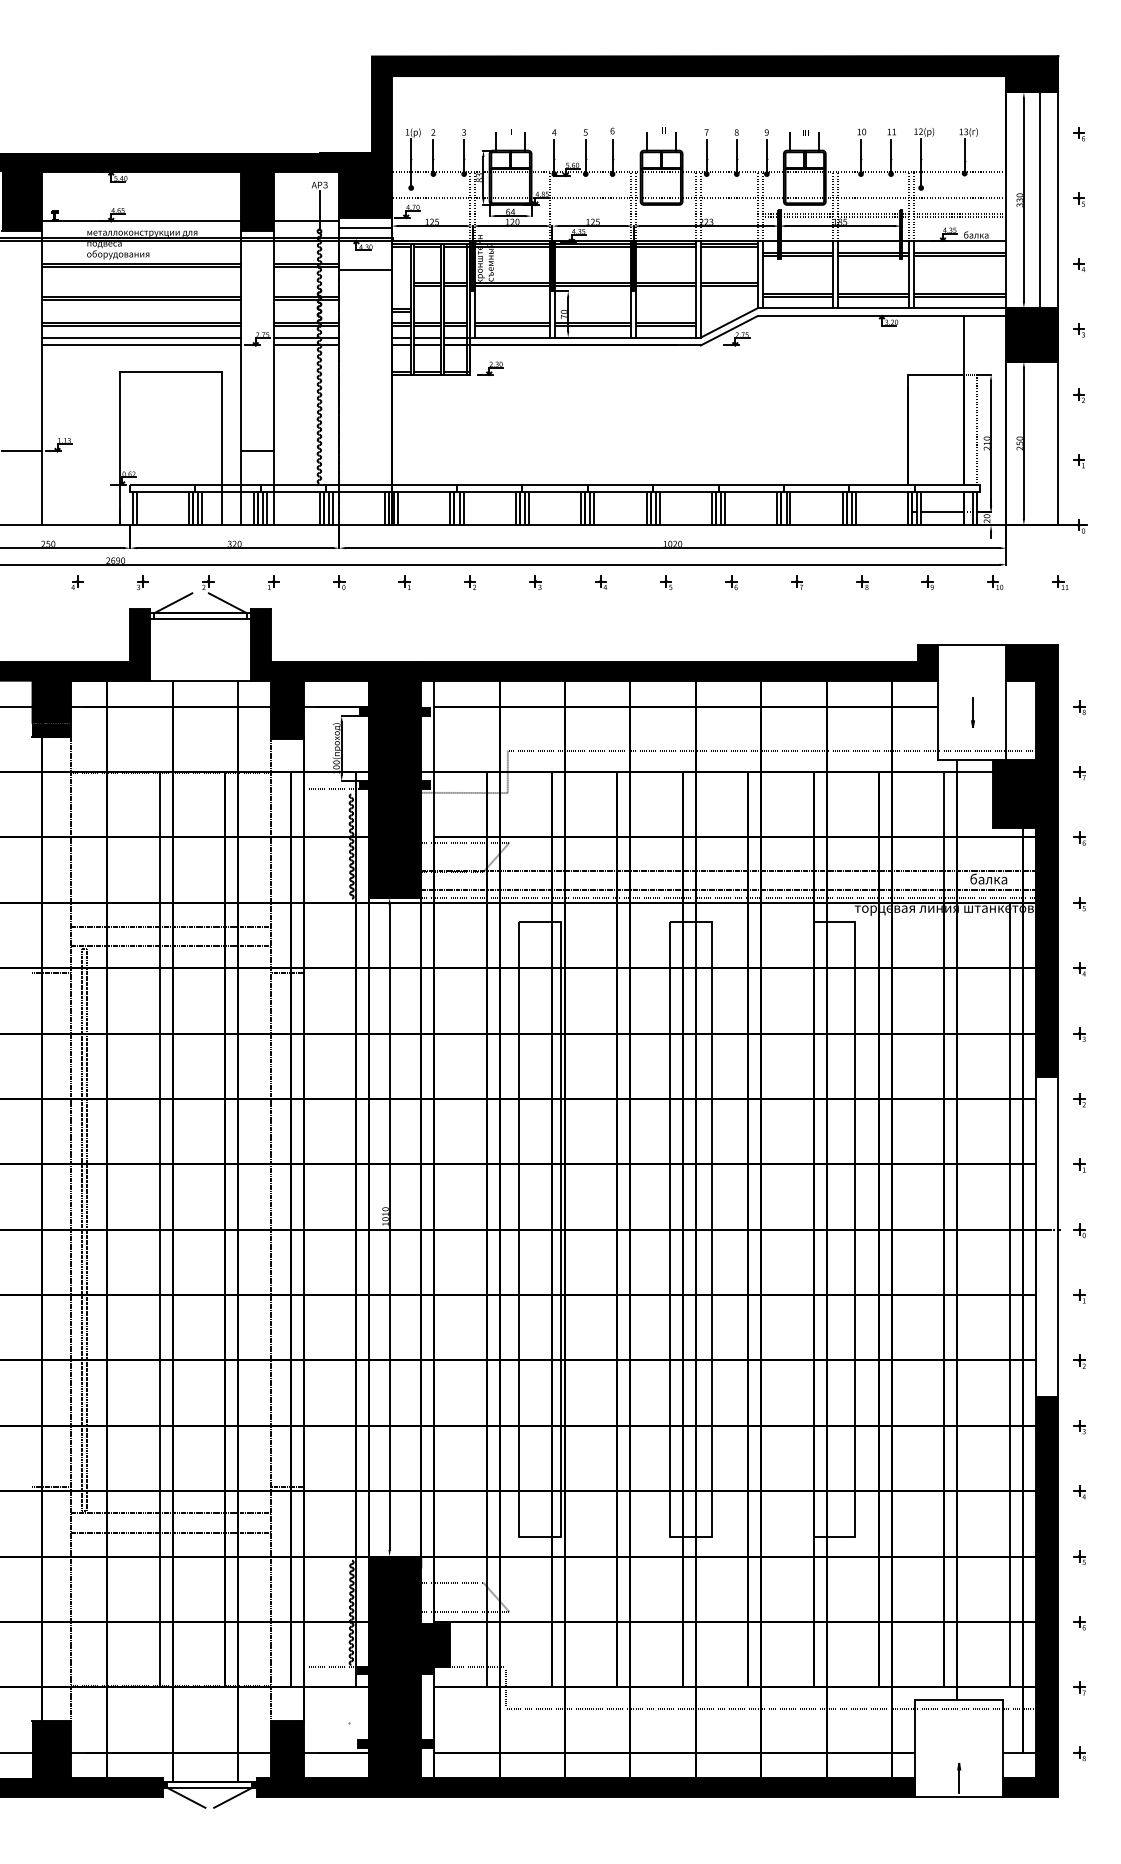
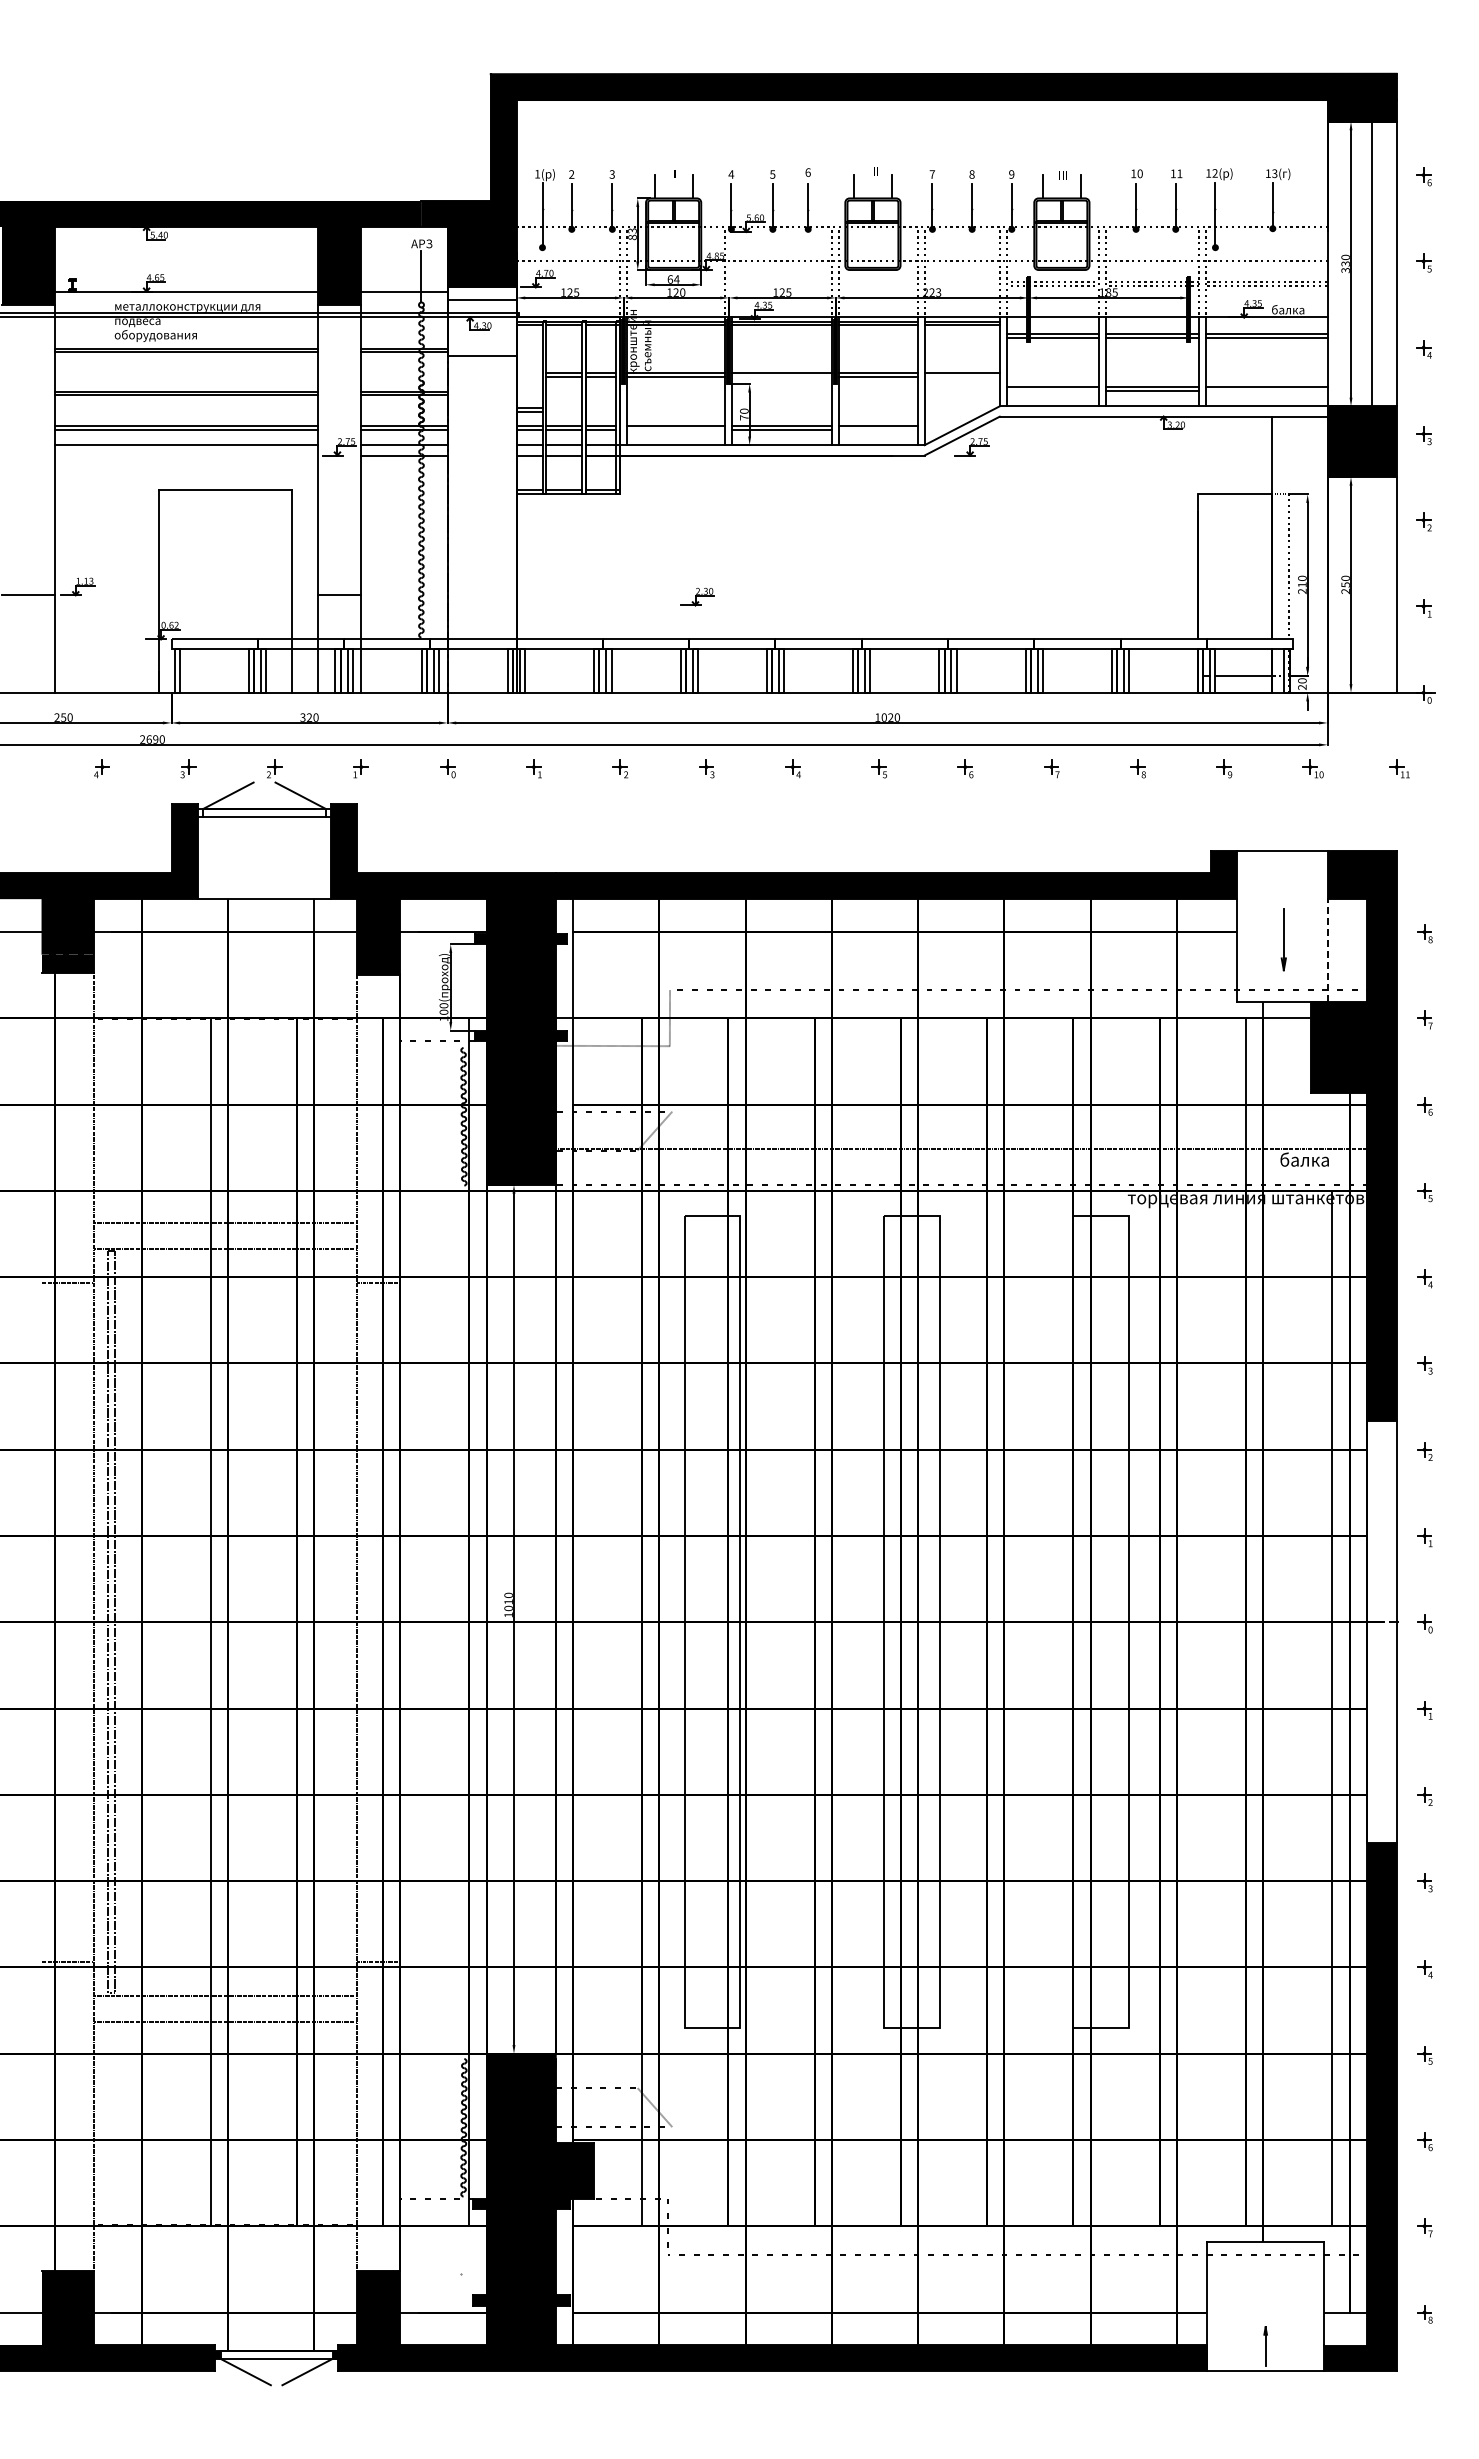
line: (593, 286) -> (782, 377), removed
line: (728, 286) -> (961, 377), removed
line: (797, 296) -> (1052, 391), removed
line: (959, 296) -> (1266, 391), removed
line: (512, 326) -> (676, 430), removed
line: (665, 326) -> (878, 430), removed
line: (141, 345) -> (186, 455), removed
part: (490, 368) -> (697, 596), moved
part: (972, 712) -> (1283, 939), size x1.6
line: (1006, 720) -> (1327, 950), solid -> dashed
line: (727, 890) -> (960, 1174), removed

